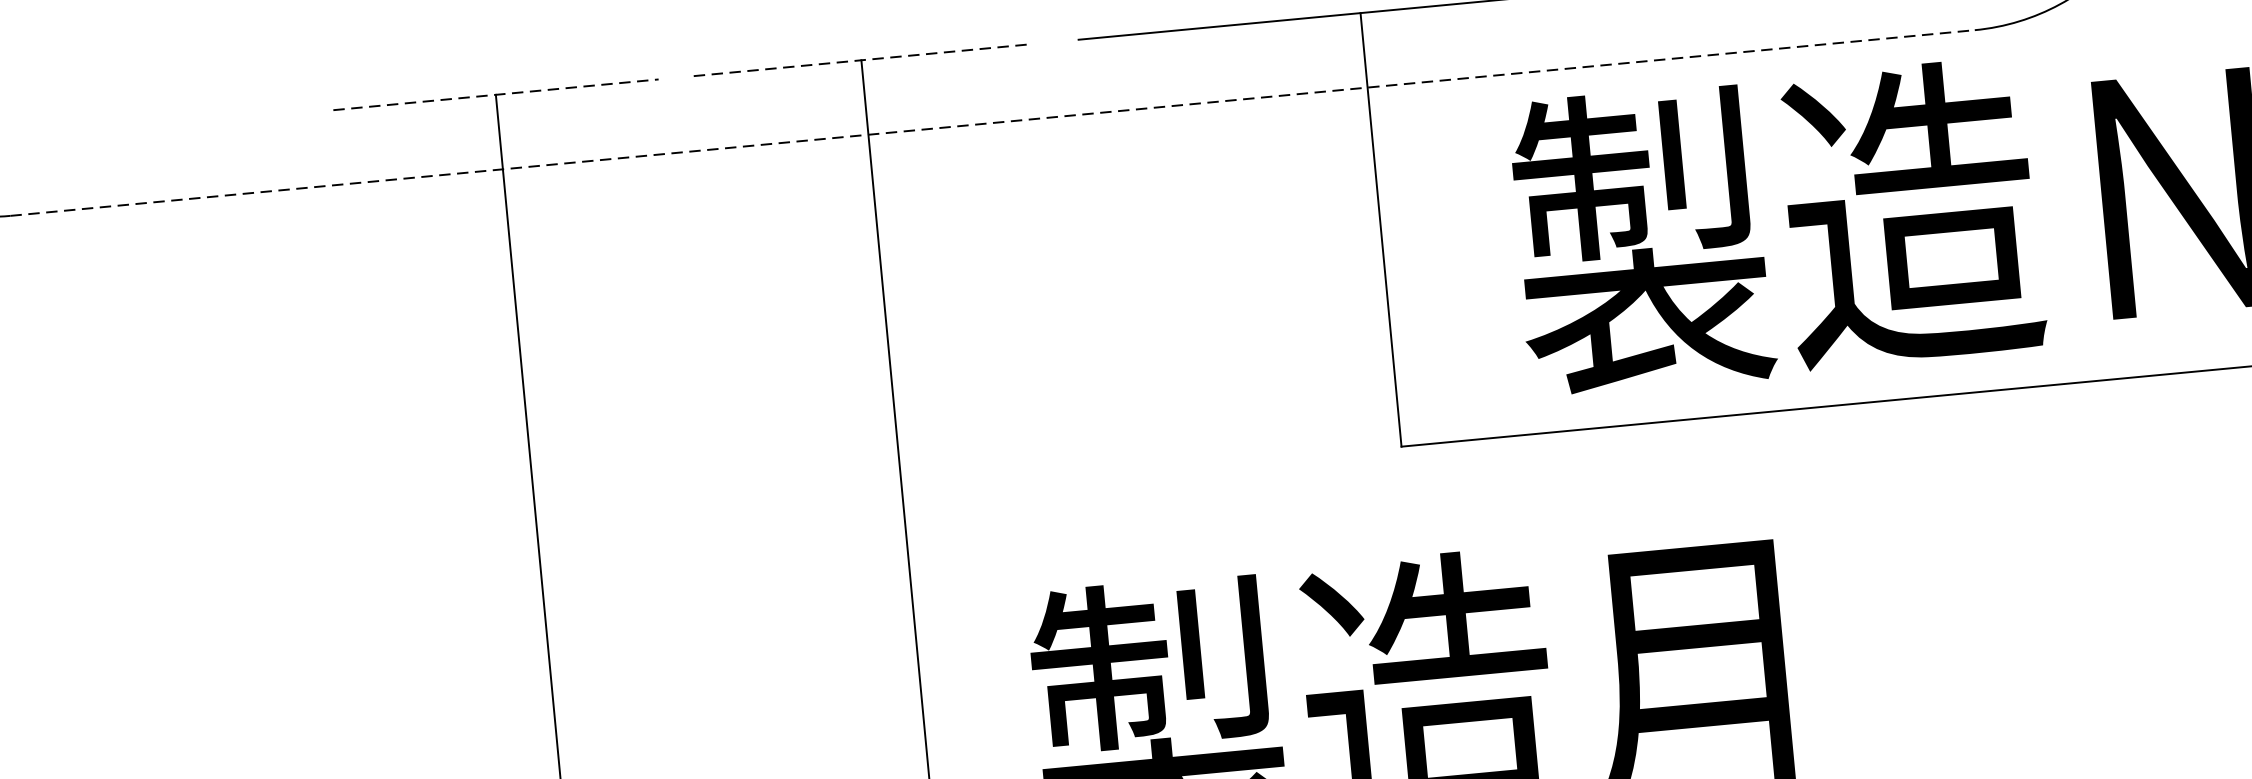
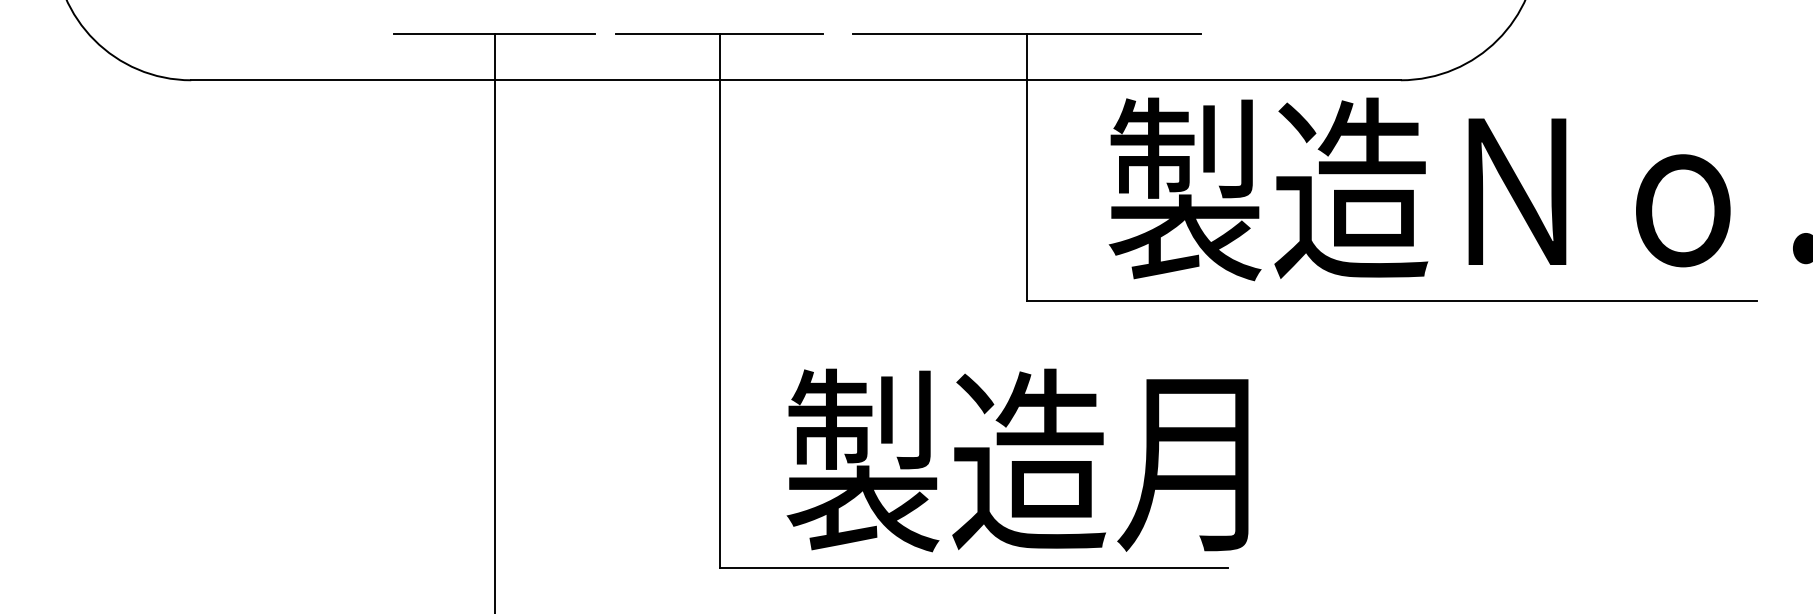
line: (862, 60) -> (720, 34), dashed -> solid
line: (497, 94) -> (495, 34), dashed -> solid
line: (993, 123) -> (796, 80), dashed -> solid

